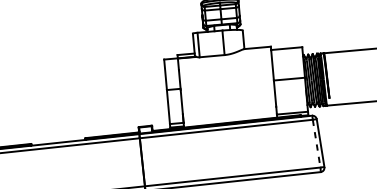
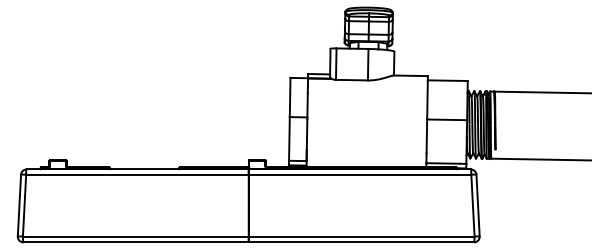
line: (316, 143) -> (472, 205), dashed -> solid

